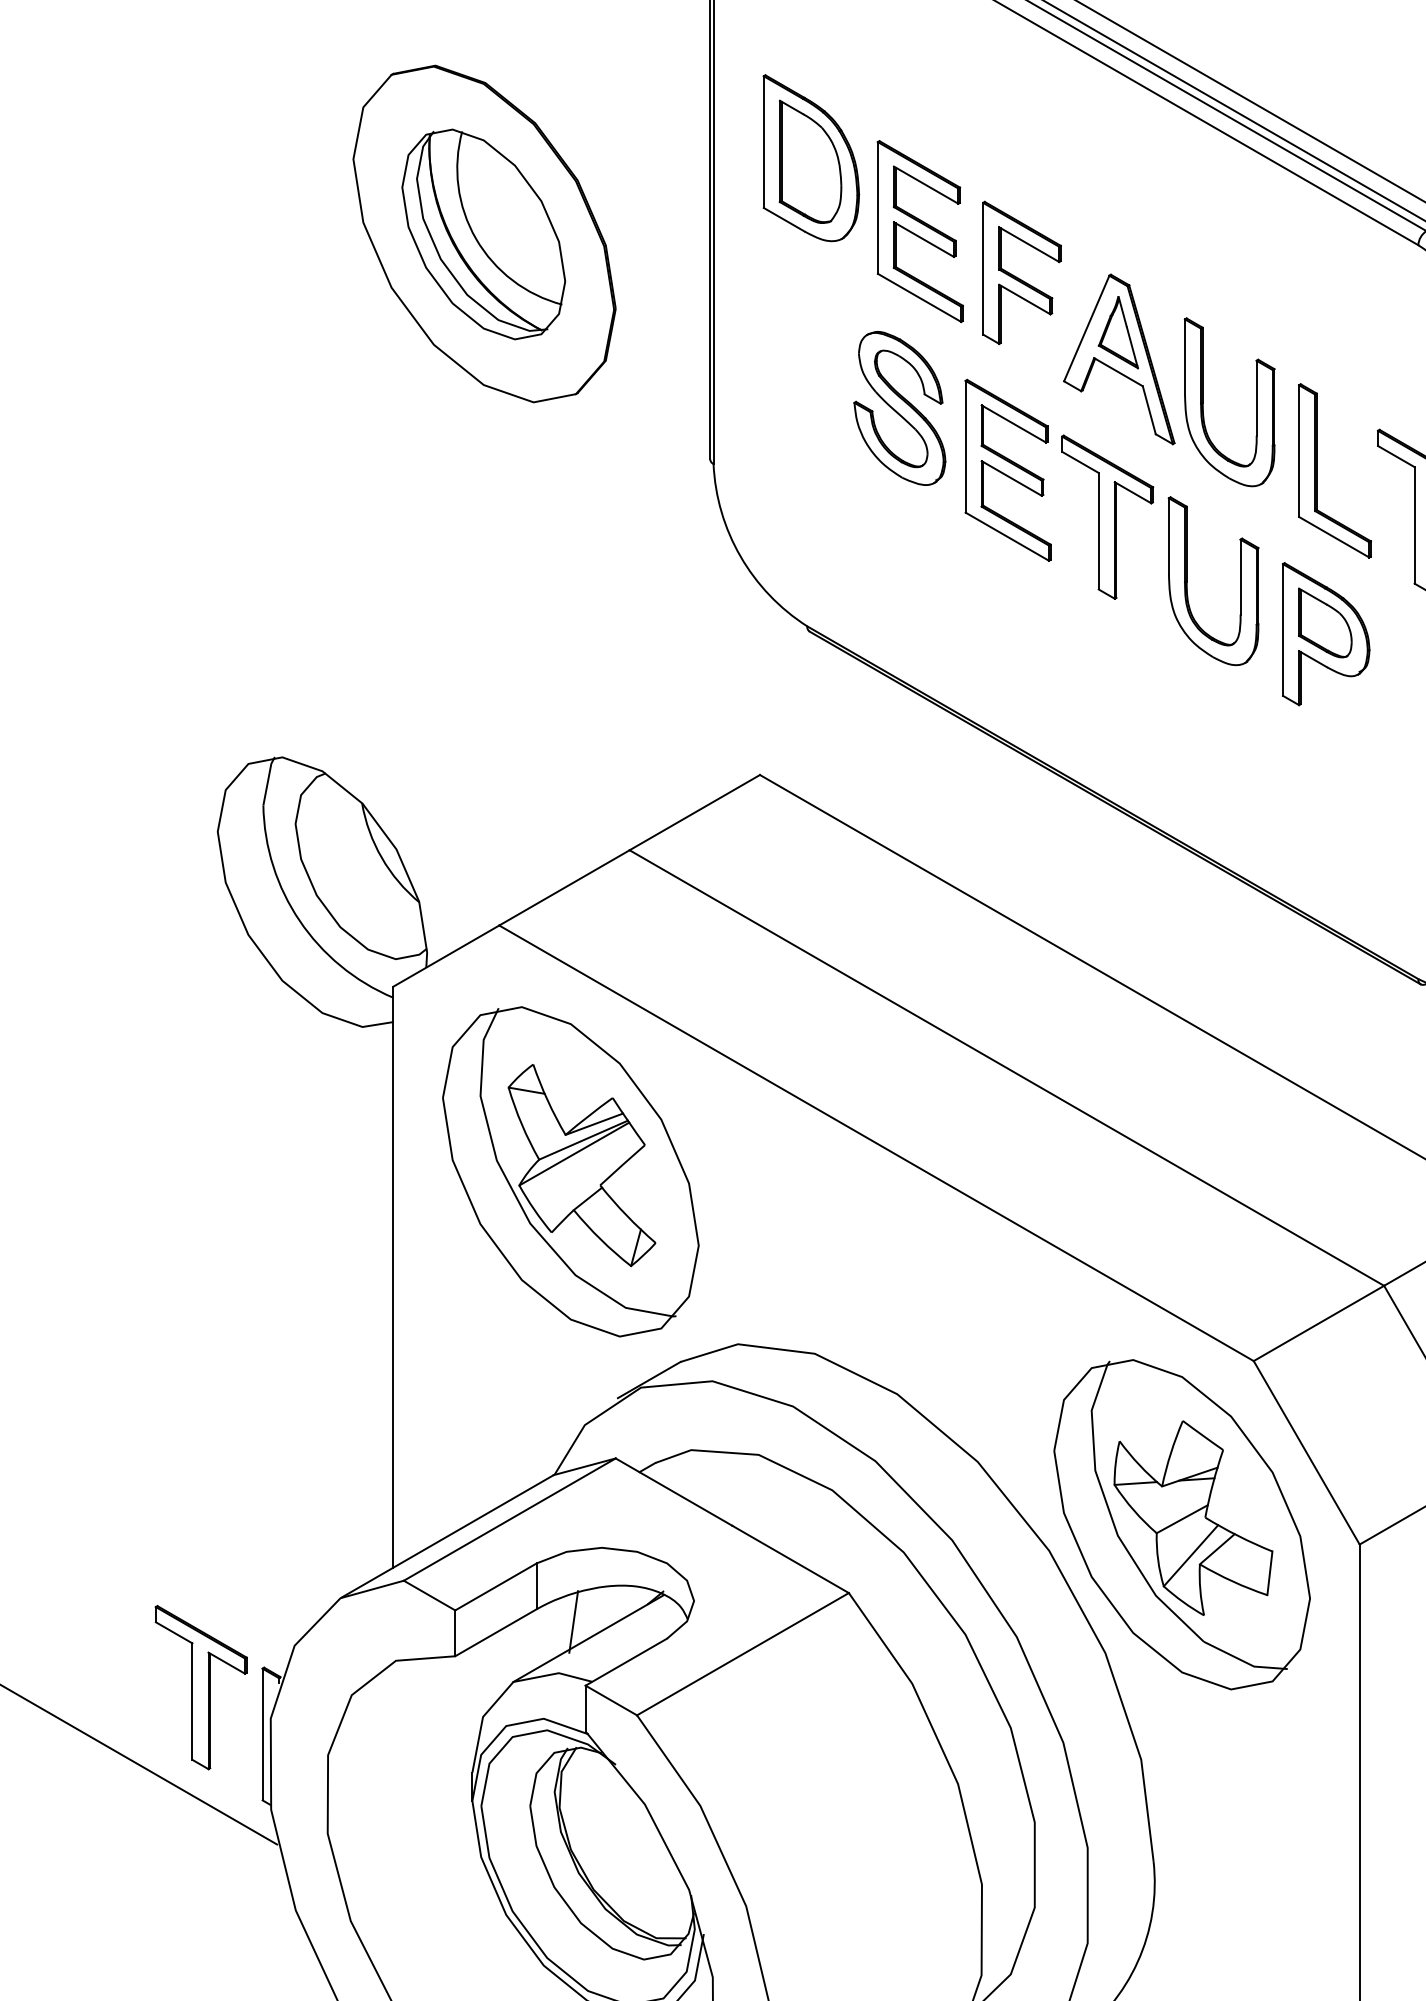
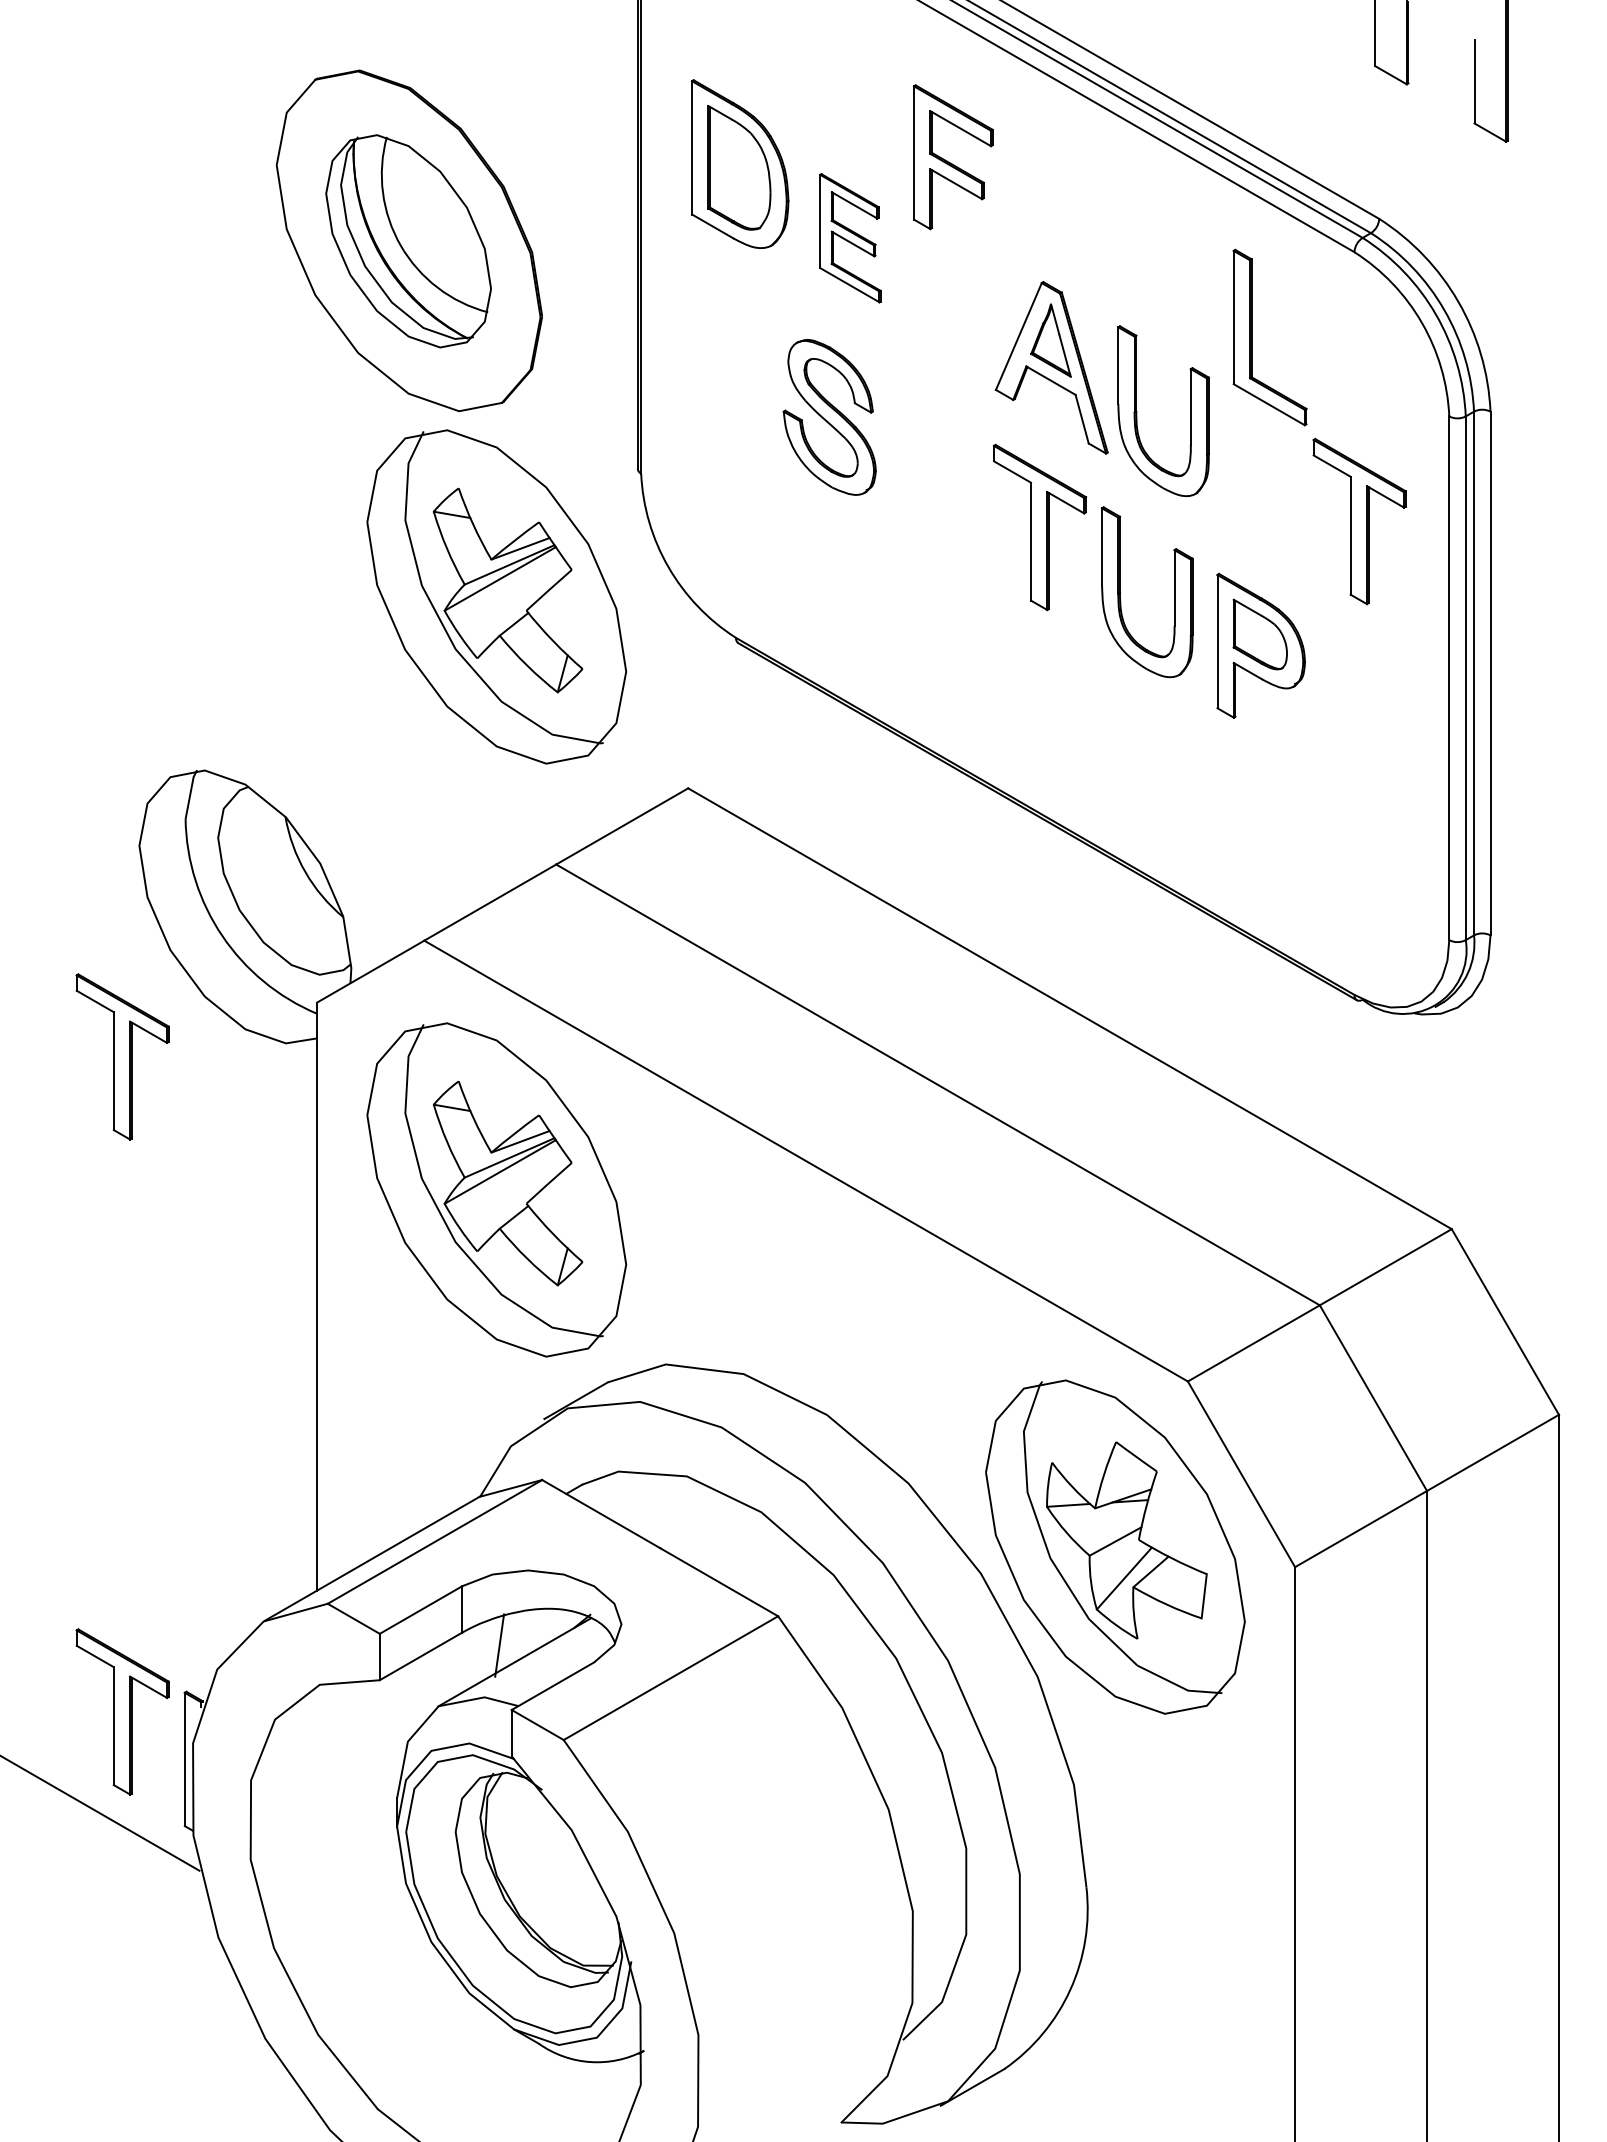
part: (920, 230) -> (850, 237), size x0.7
part: (1022, 273) -> (953, 157), moved
part: (1008, 469) -> (939, 479), removed
part: (1317, 470) -> (1252, 337), moved
part: (570, 585) -> (496, 596), added
part: (201, 1039) -> (122, 1056), added

